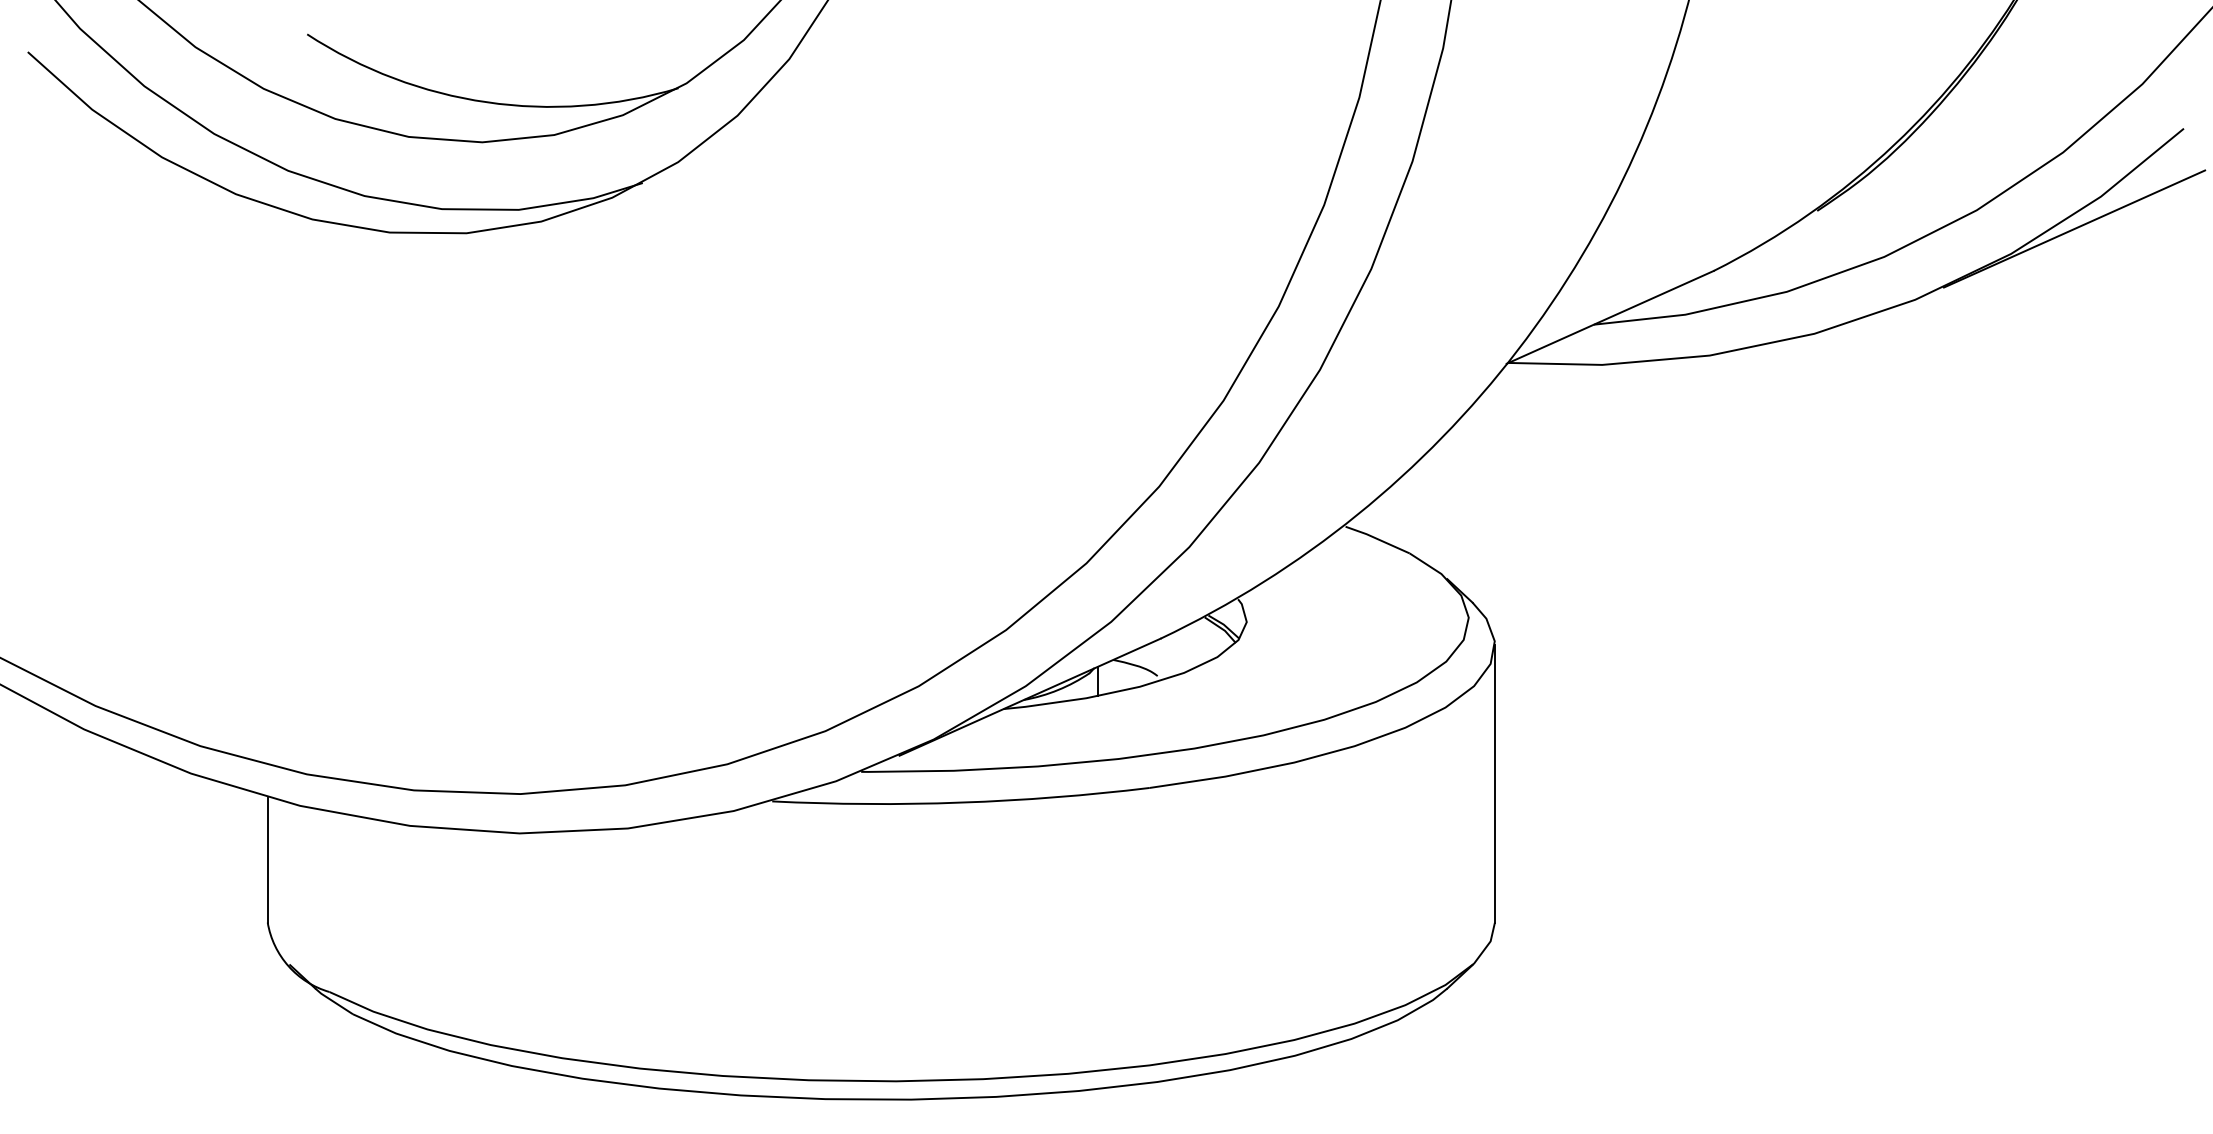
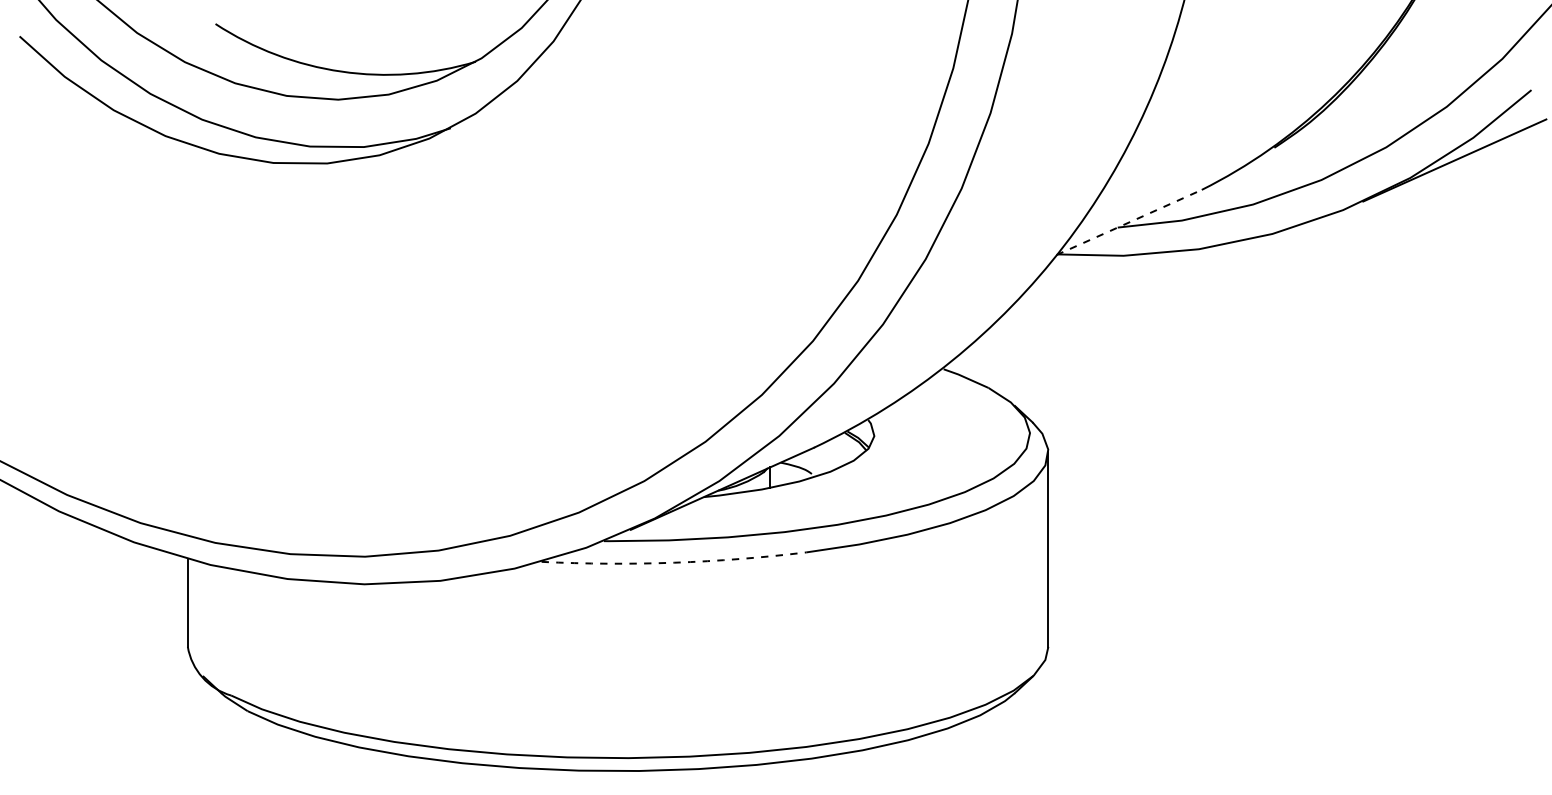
line: (1610, 317) -> (1129, 222), solid -> dashed
arc: (961, 802) -> (674, 562), solid -> dashed

